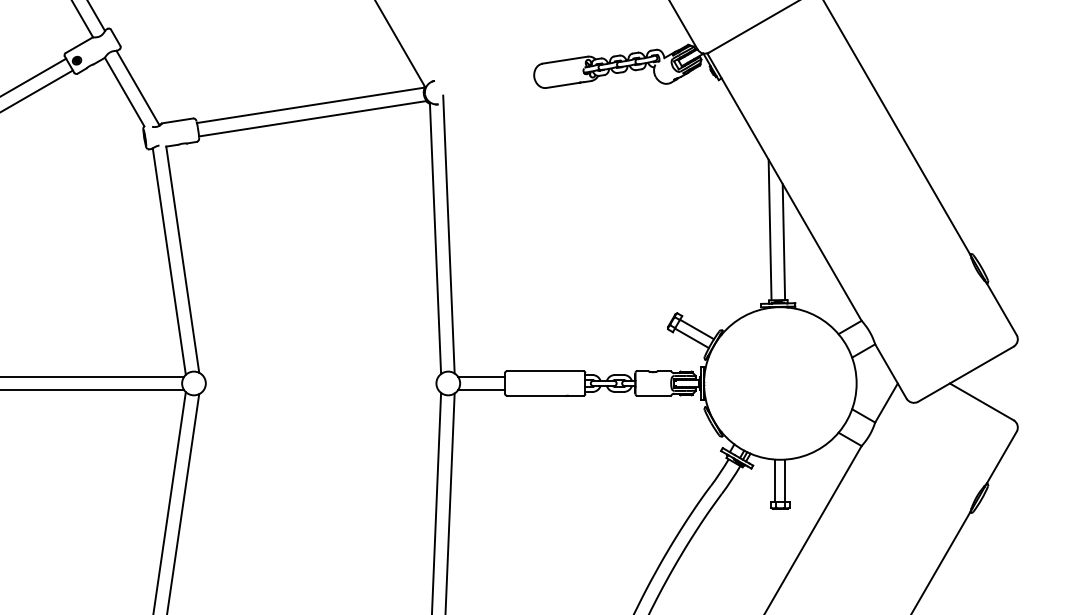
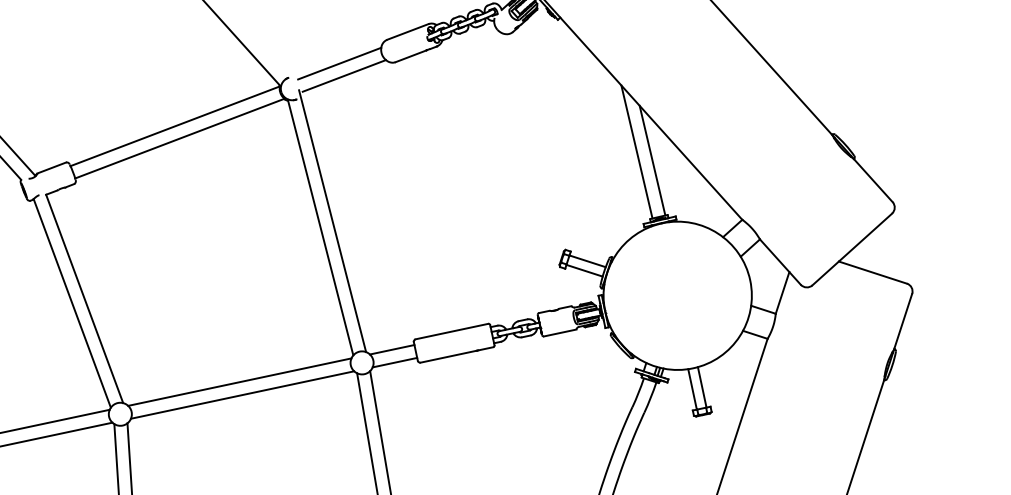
line: (489, 77) -> (339, 63), added
line: (491, 90) -> (343, 75), added
line: (320, 376) -> (239, 382), added
line: (320, 390) -> (242, 395), added

